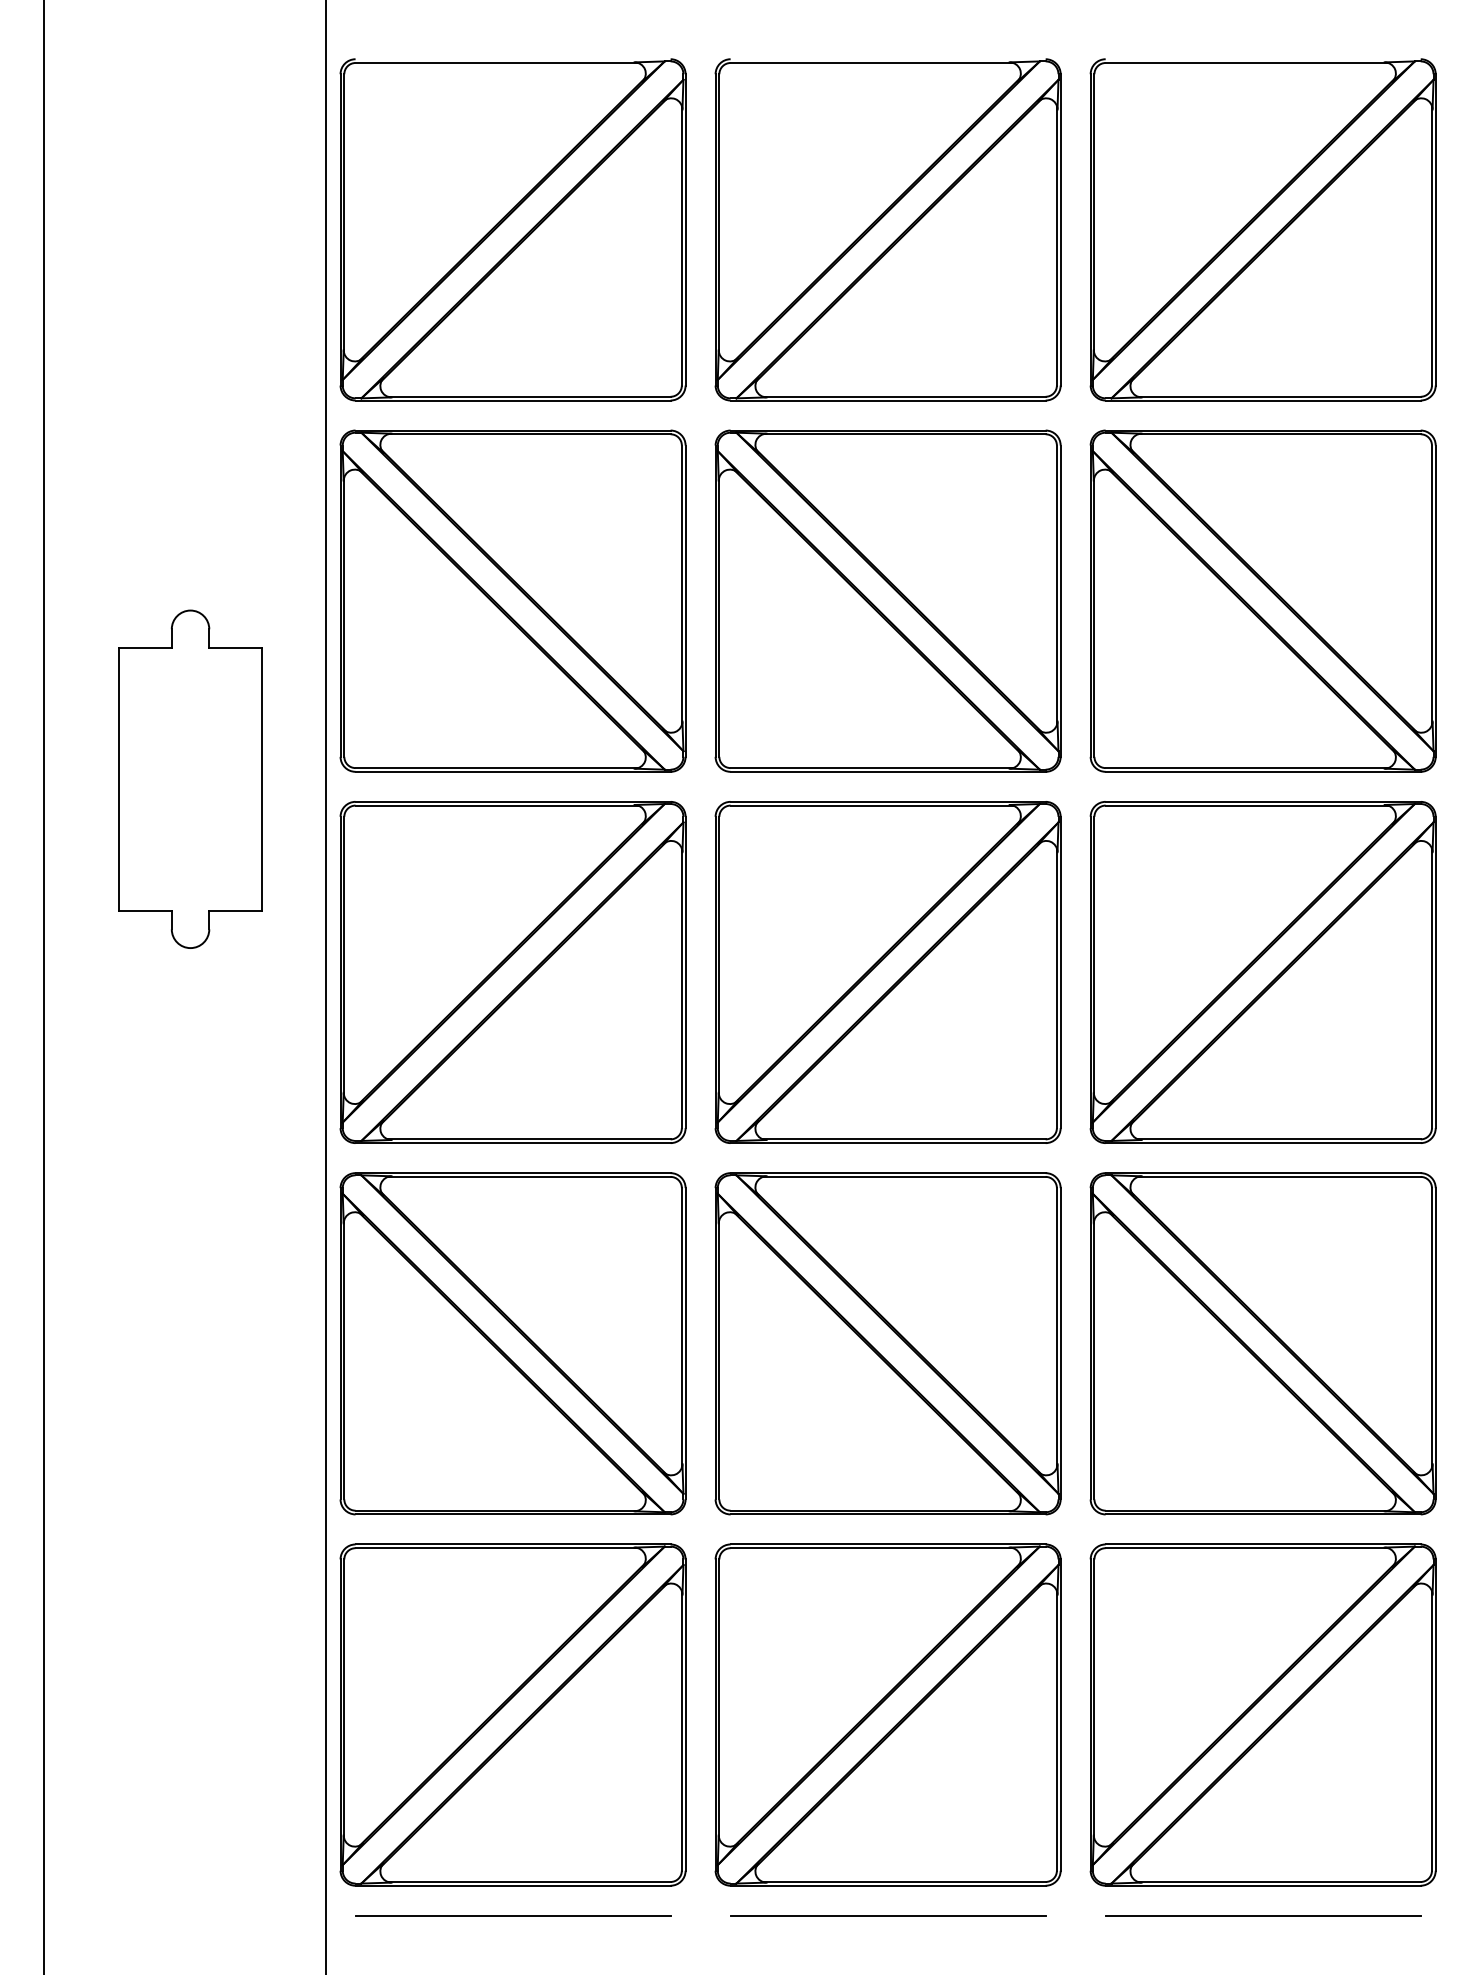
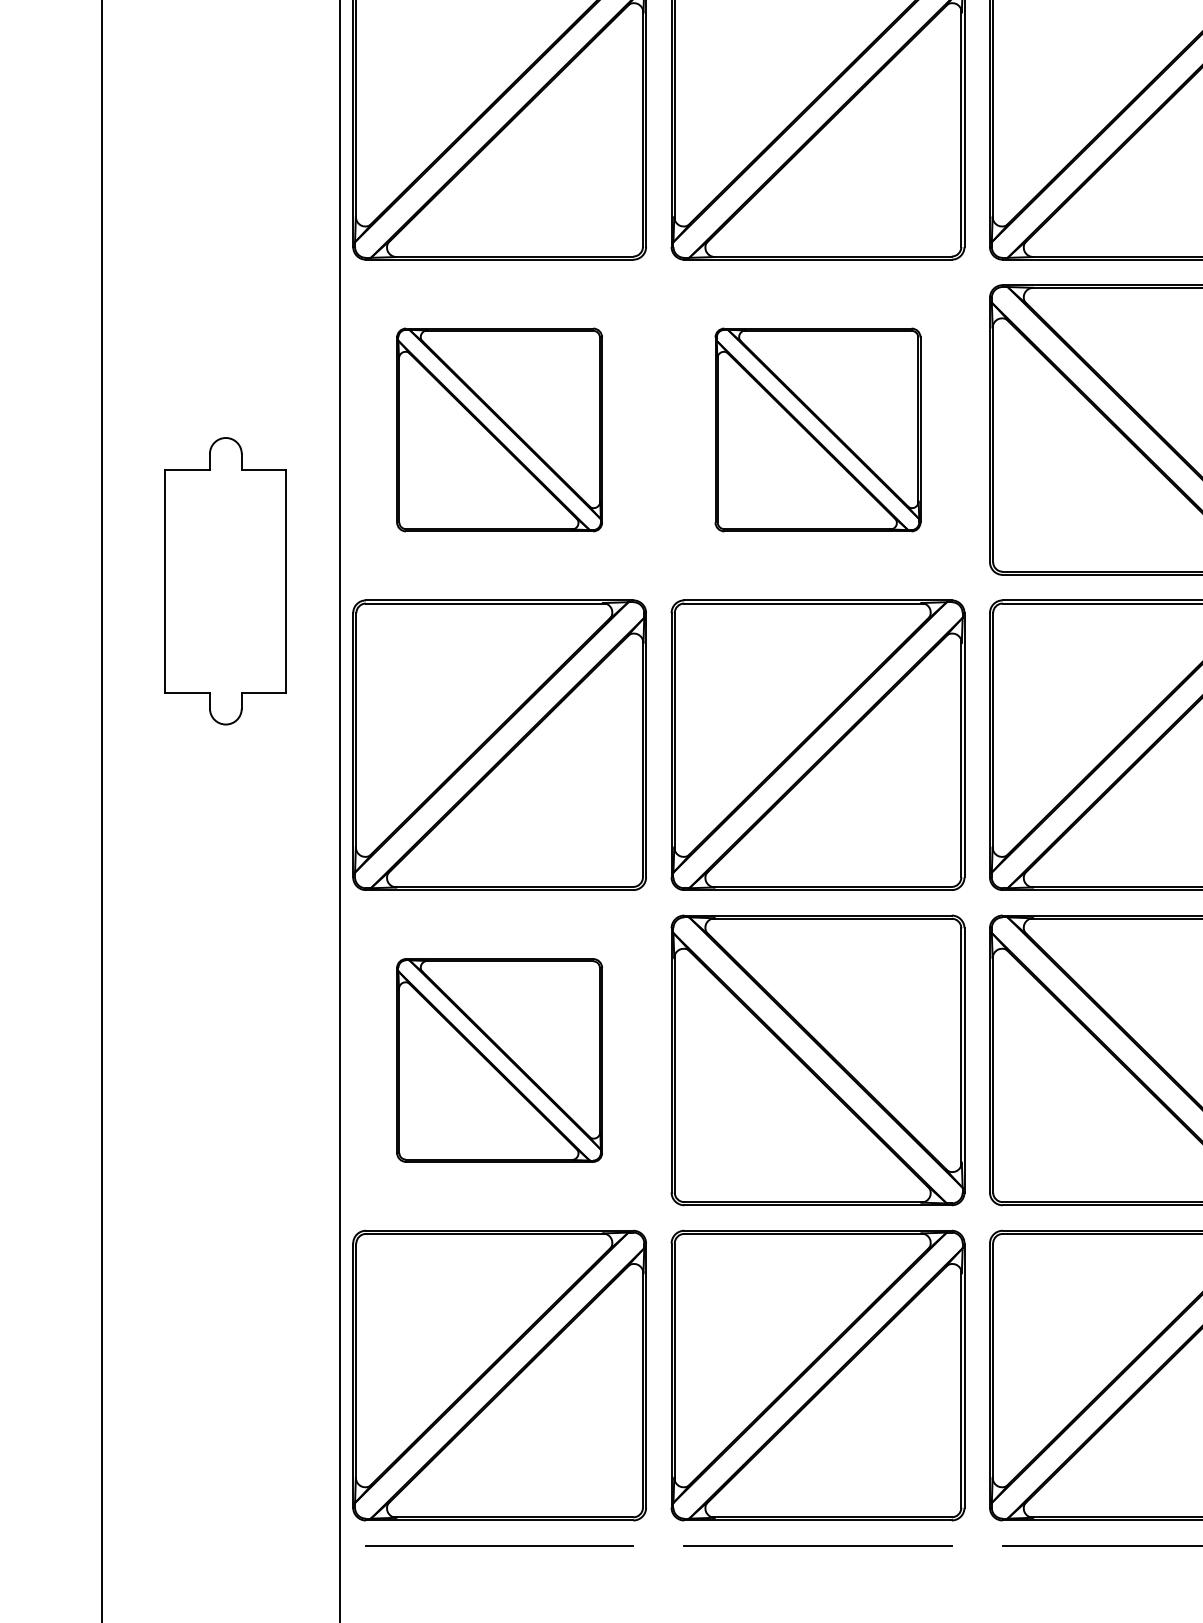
part: (512, 600) -> (499, 429), size x0.7
part: (887, 600) -> (817, 429), size x0.7
part: (512, 1343) -> (499, 1060), size x0.7

